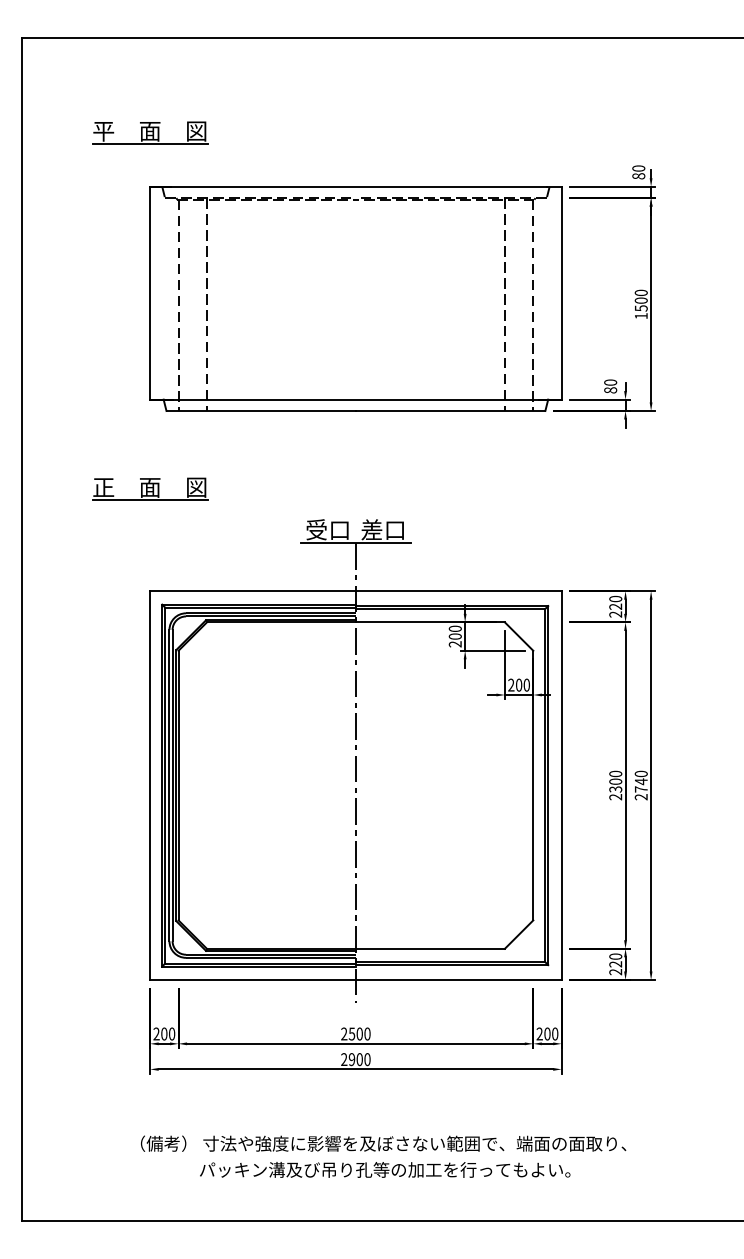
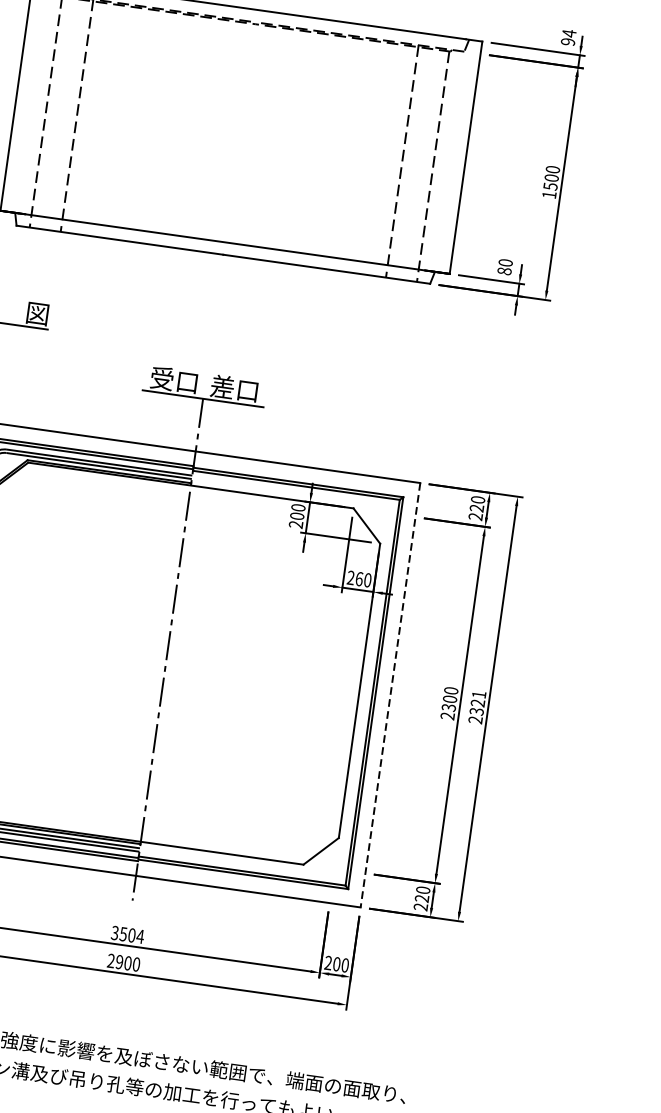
text: (638, 172) -> (568, 37), 80 -> 94
text: (519, 684) -> (359, 578), 200 -> 260
text: (640, 781) -> (477, 702), 2740 -> 2321
line: (561, 786) -> (390, 696), solid -> dashed
text: (355, 1033) -> (127, 934), 2500 -> 3504

